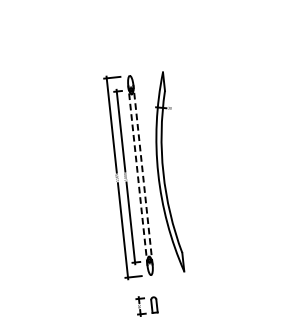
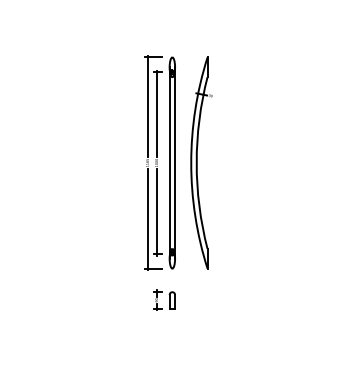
line: (143, 175) -> (175, 163), dashed -> solid
line: (137, 176) -> (169, 163), dashed -> solid

